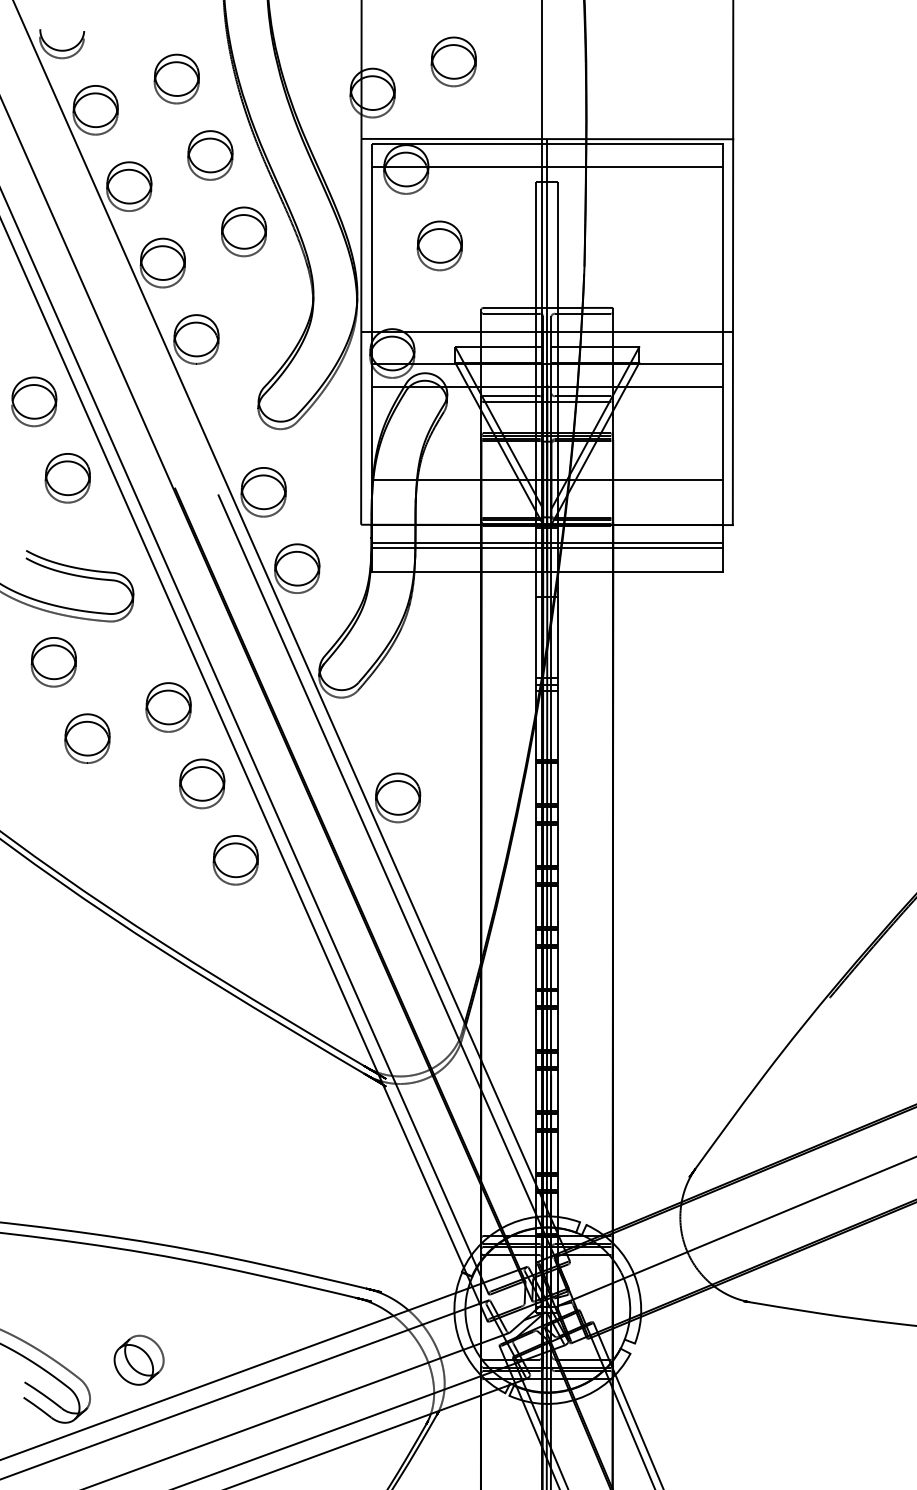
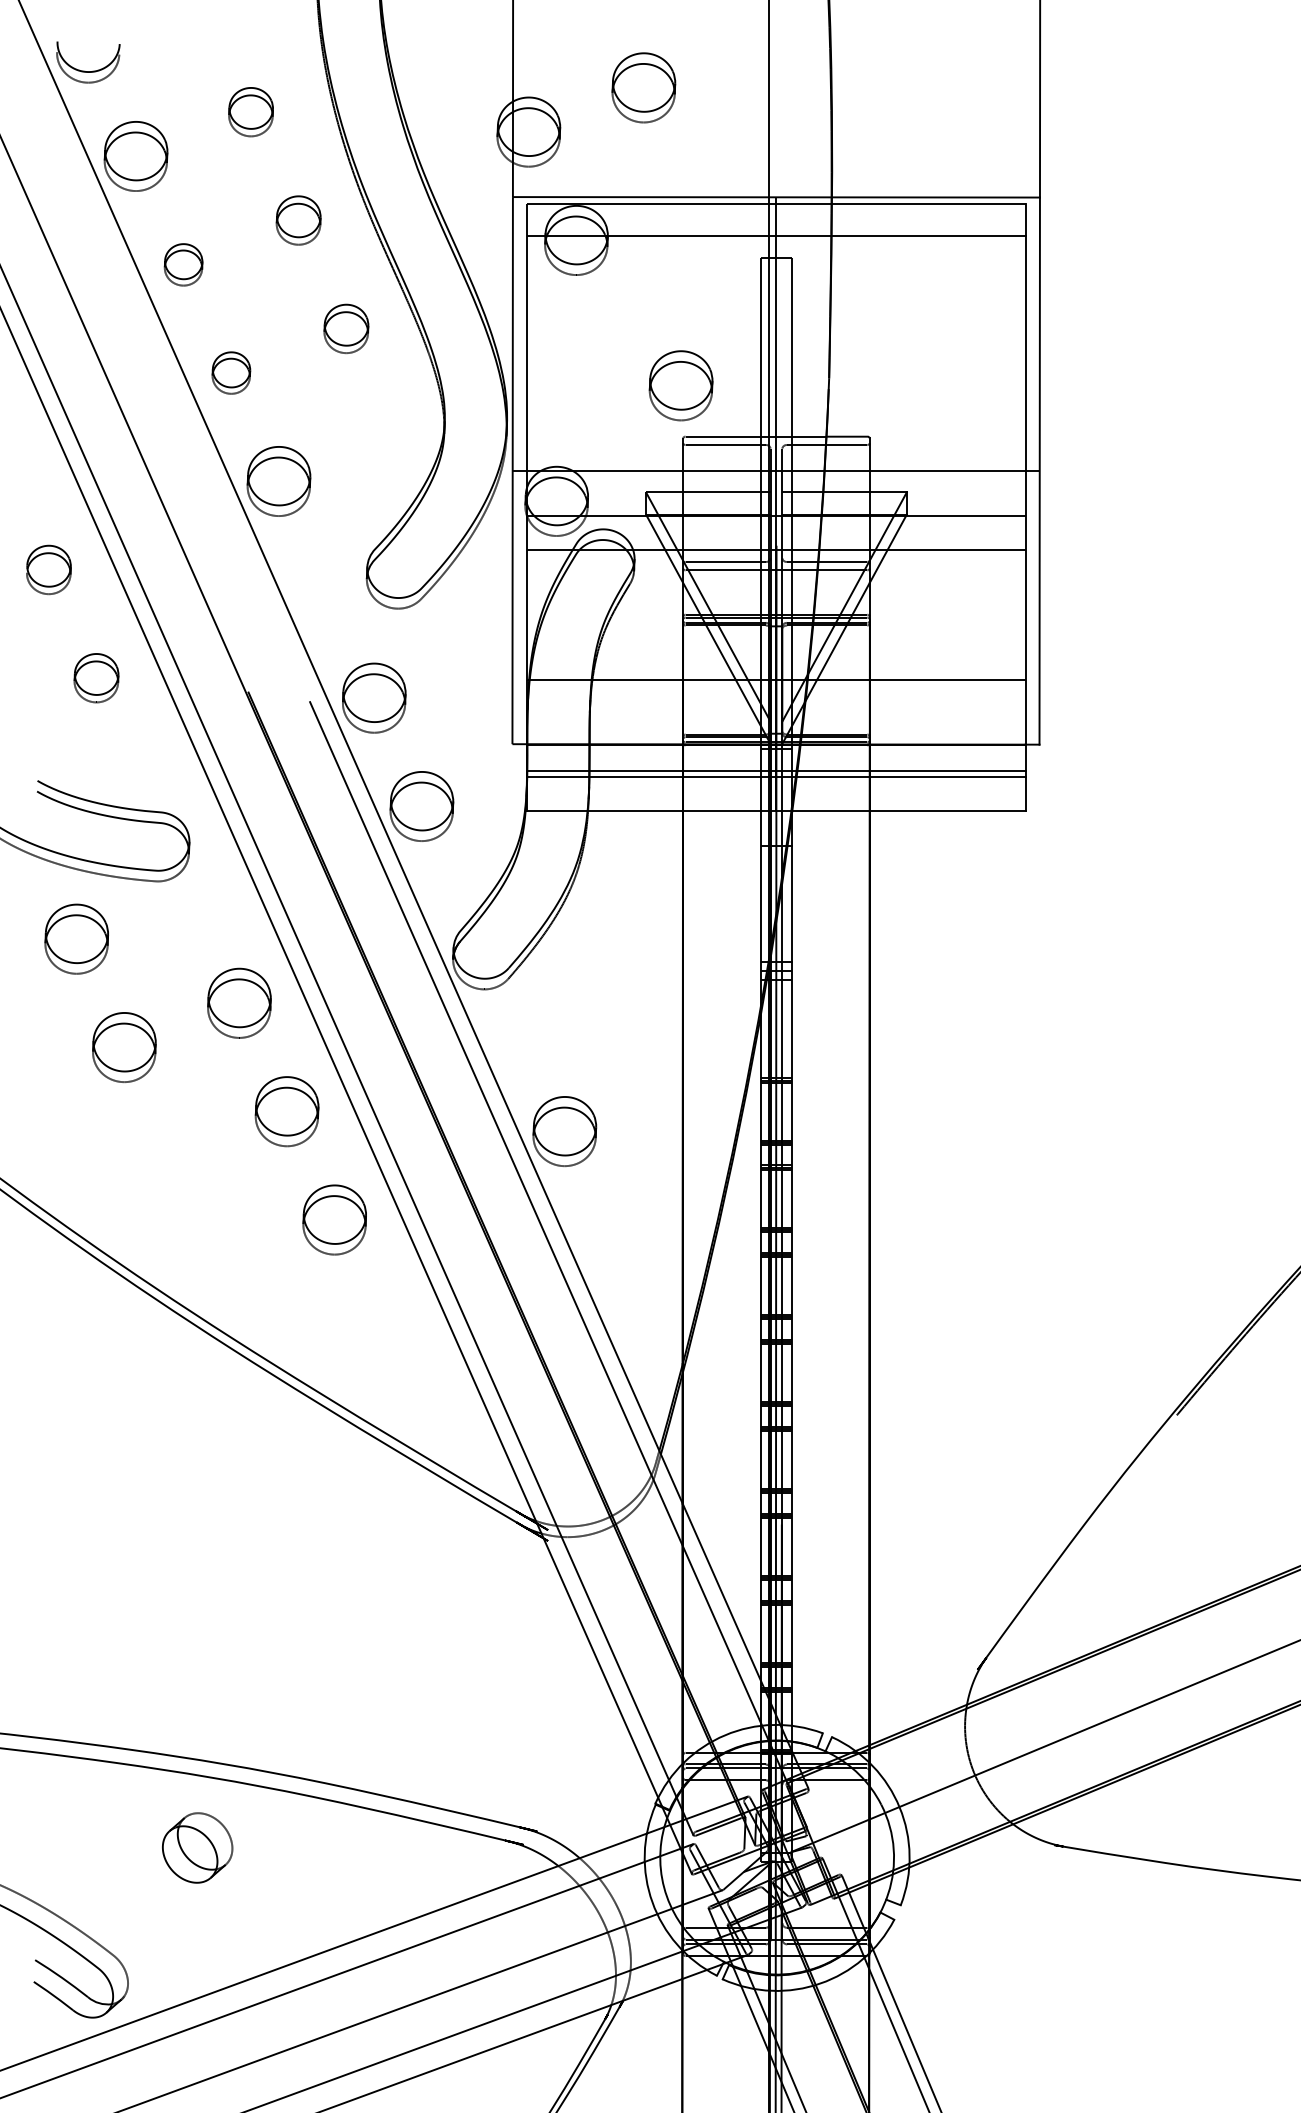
part: (176, 78) -> (250, 111), size x0.7
part: (210, 155) -> (298, 220), size x0.7
part: (129, 186) -> (183, 264), size x0.6
part: (244, 231) -> (346, 328), size x0.7
part: (439, 245) -> (680, 385), moved
part: (163, 262) -> (231, 372), size x0.6
part: (33, 401) -> (48, 569), size x0.7
part: (67, 477) -> (96, 677), size x0.7
part: (139, 1359) -> (197, 1847), moved

